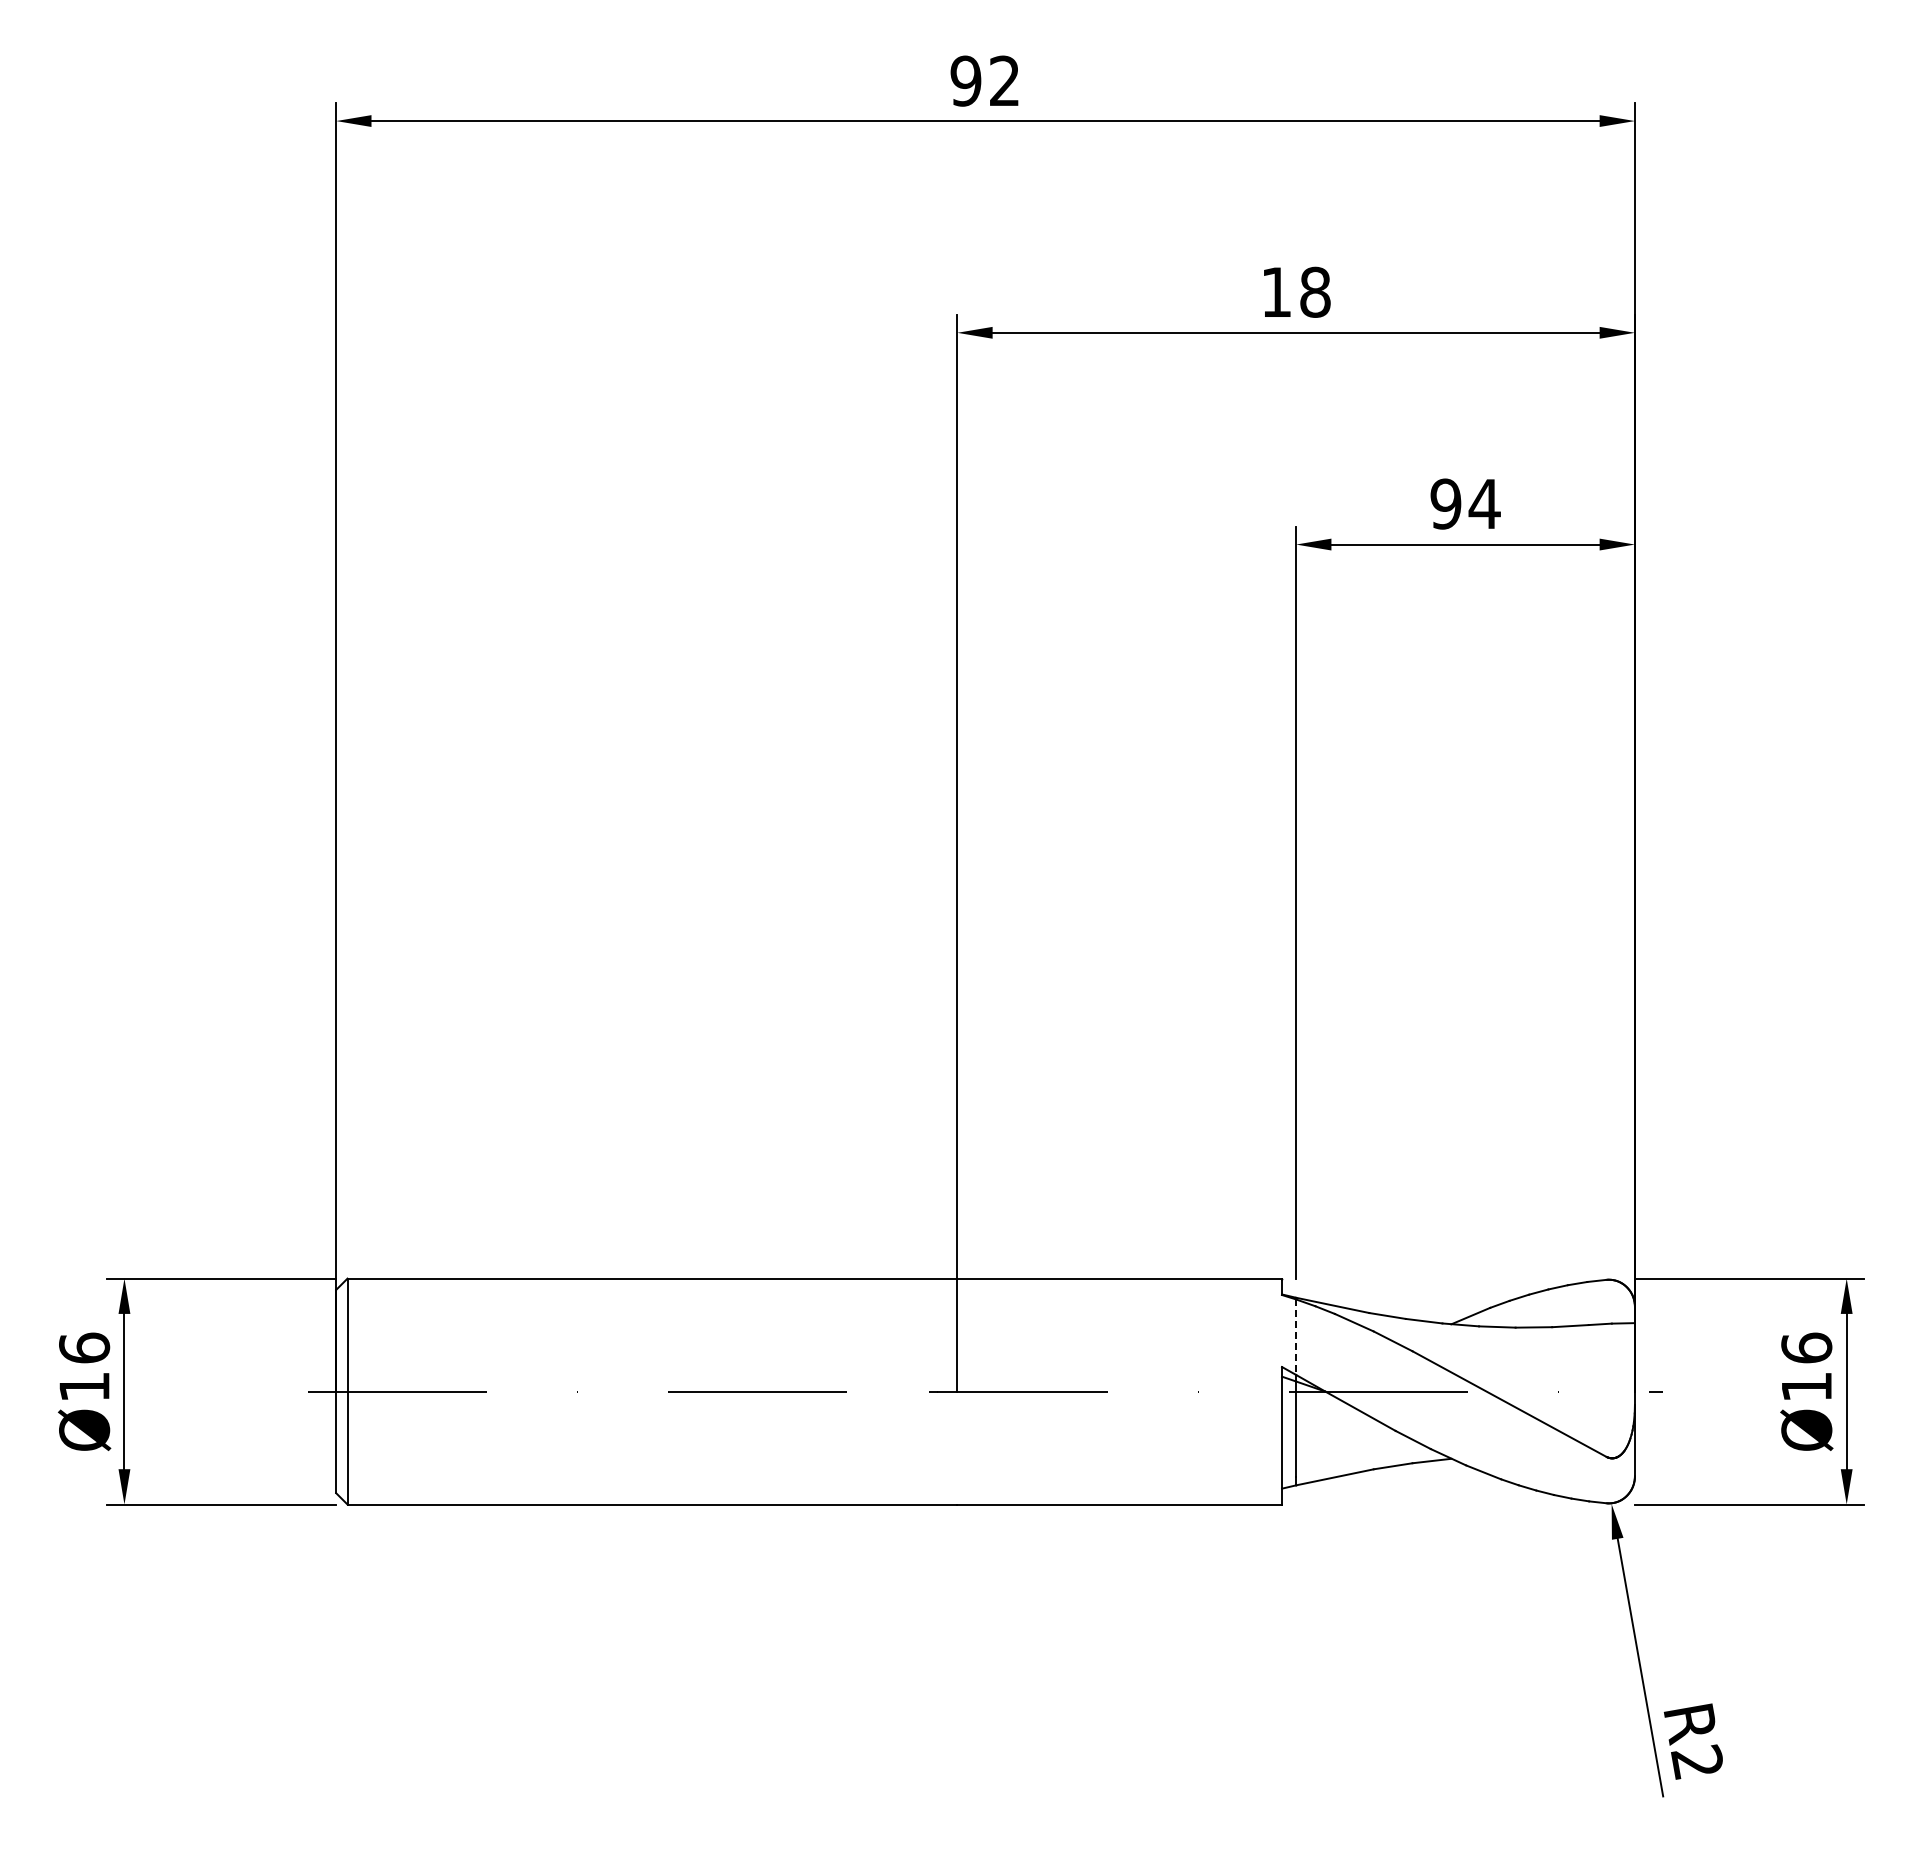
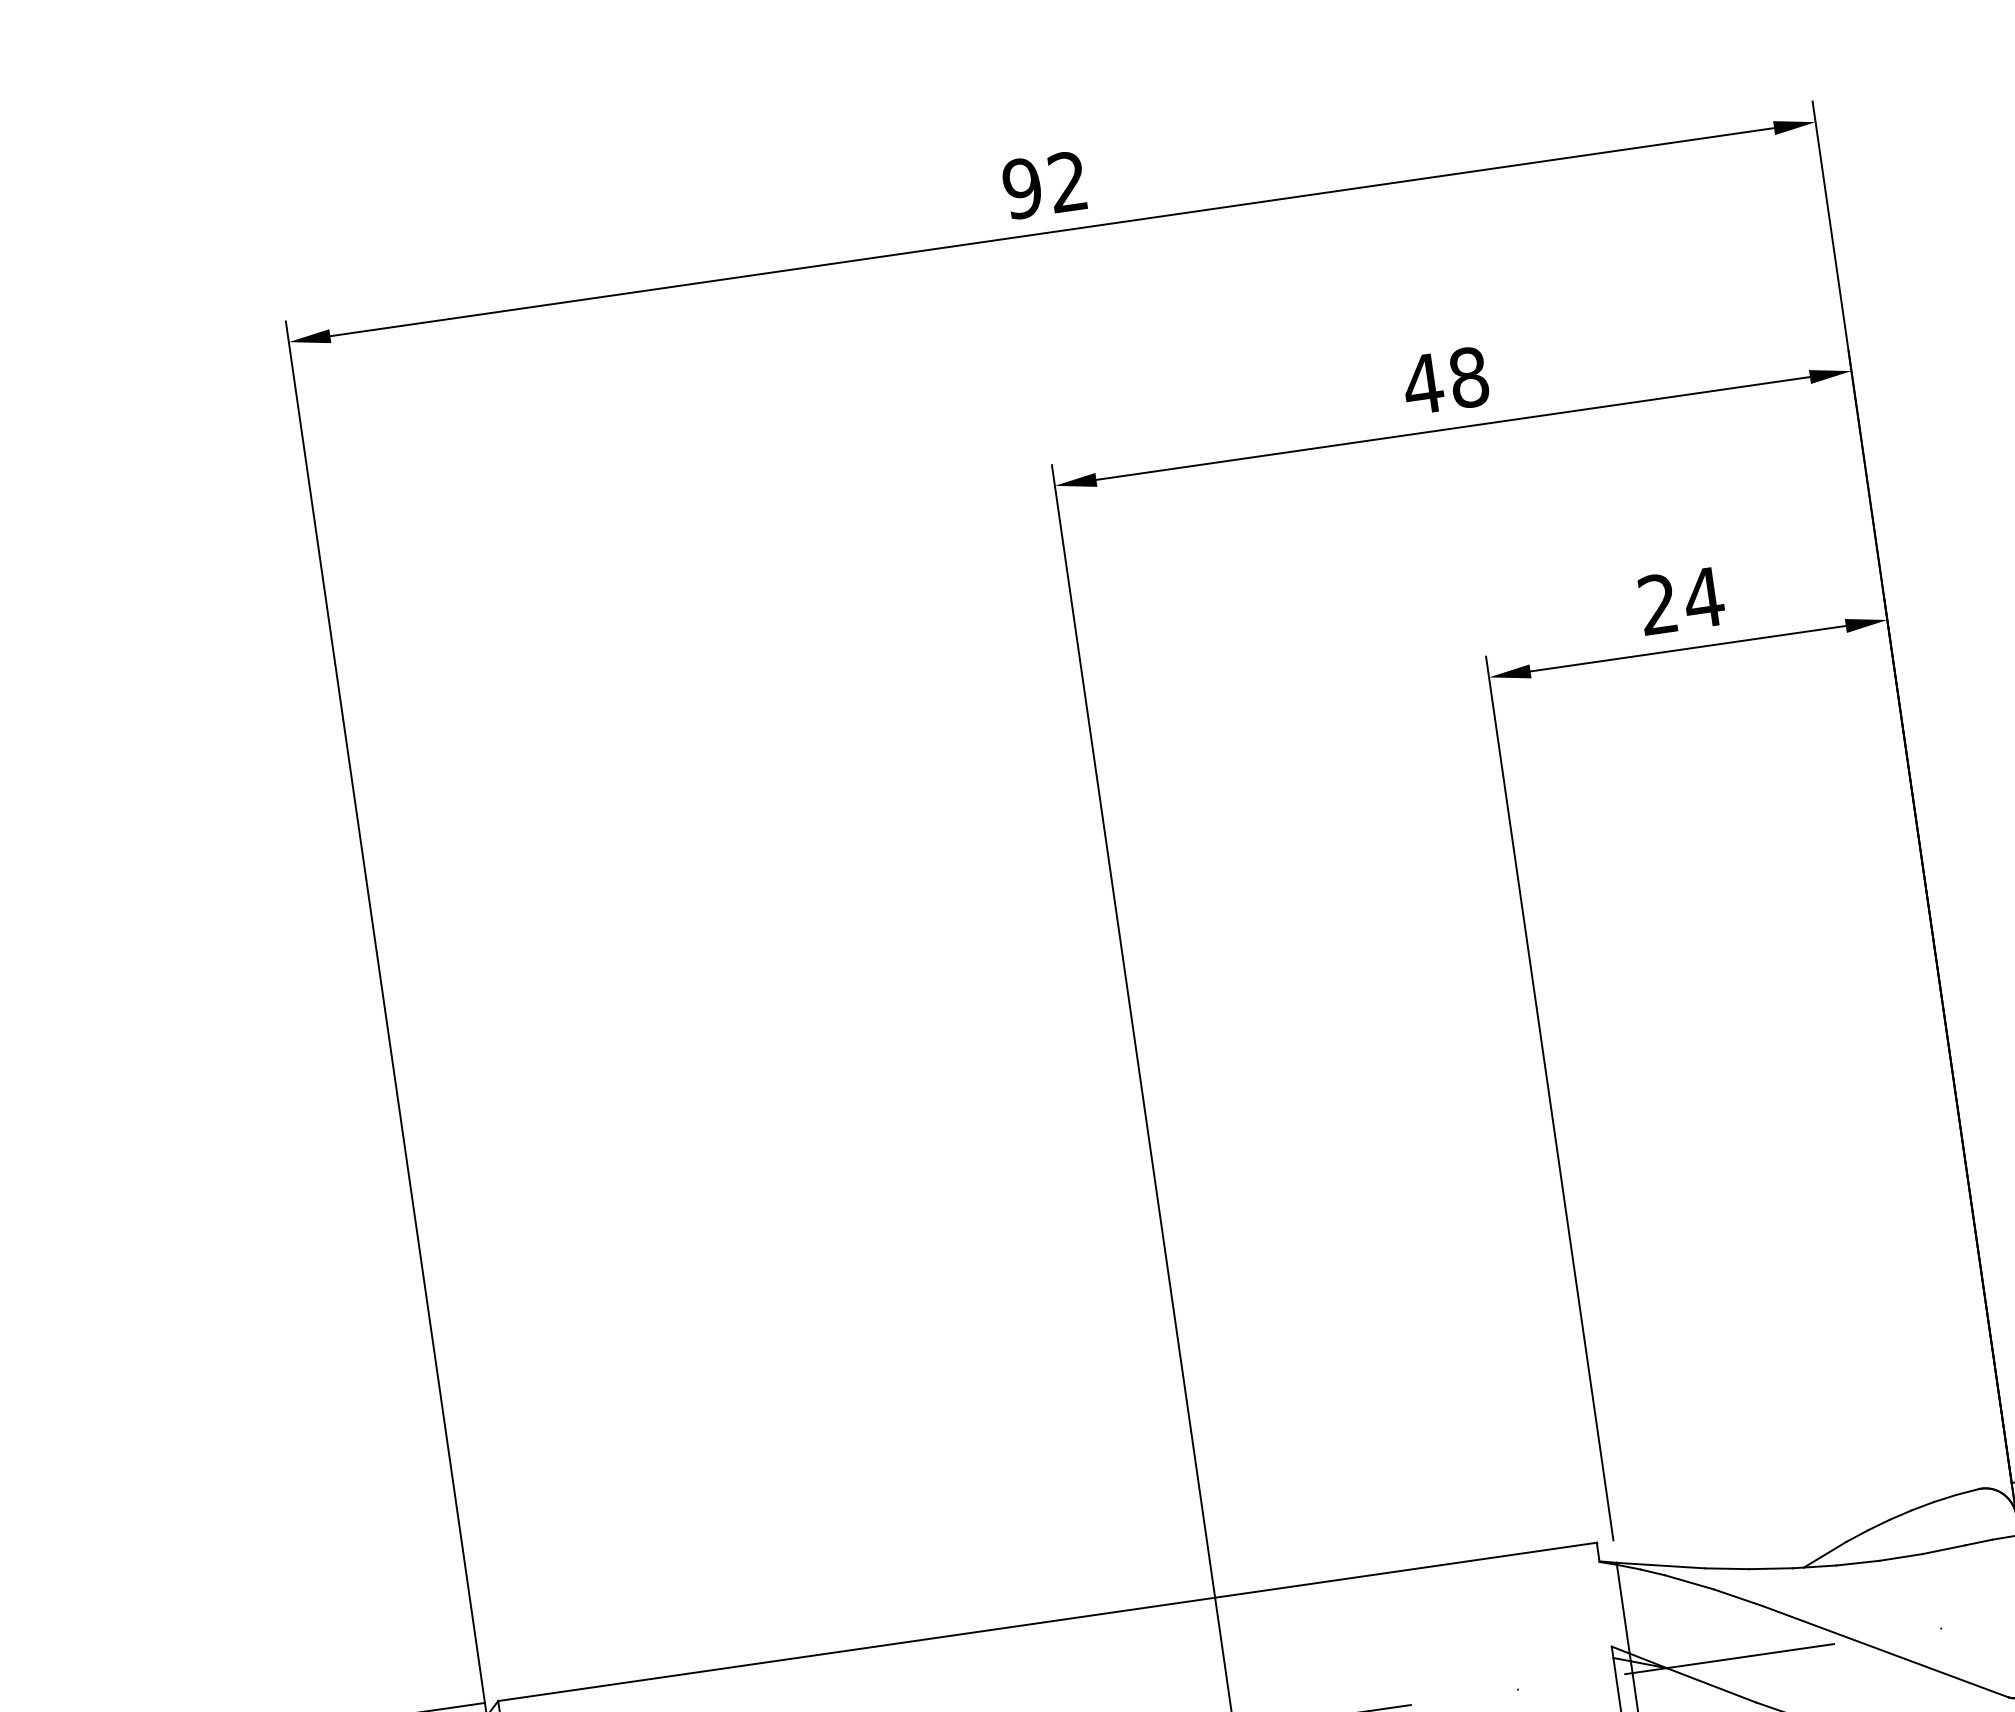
text: (1276, 291) -> (1423, 383), 18 -> 48
text: (1445, 503) -> (1657, 603), 94 -> 24
line: (1296, 1337) -> (1623, 1609), dashed -> solid

